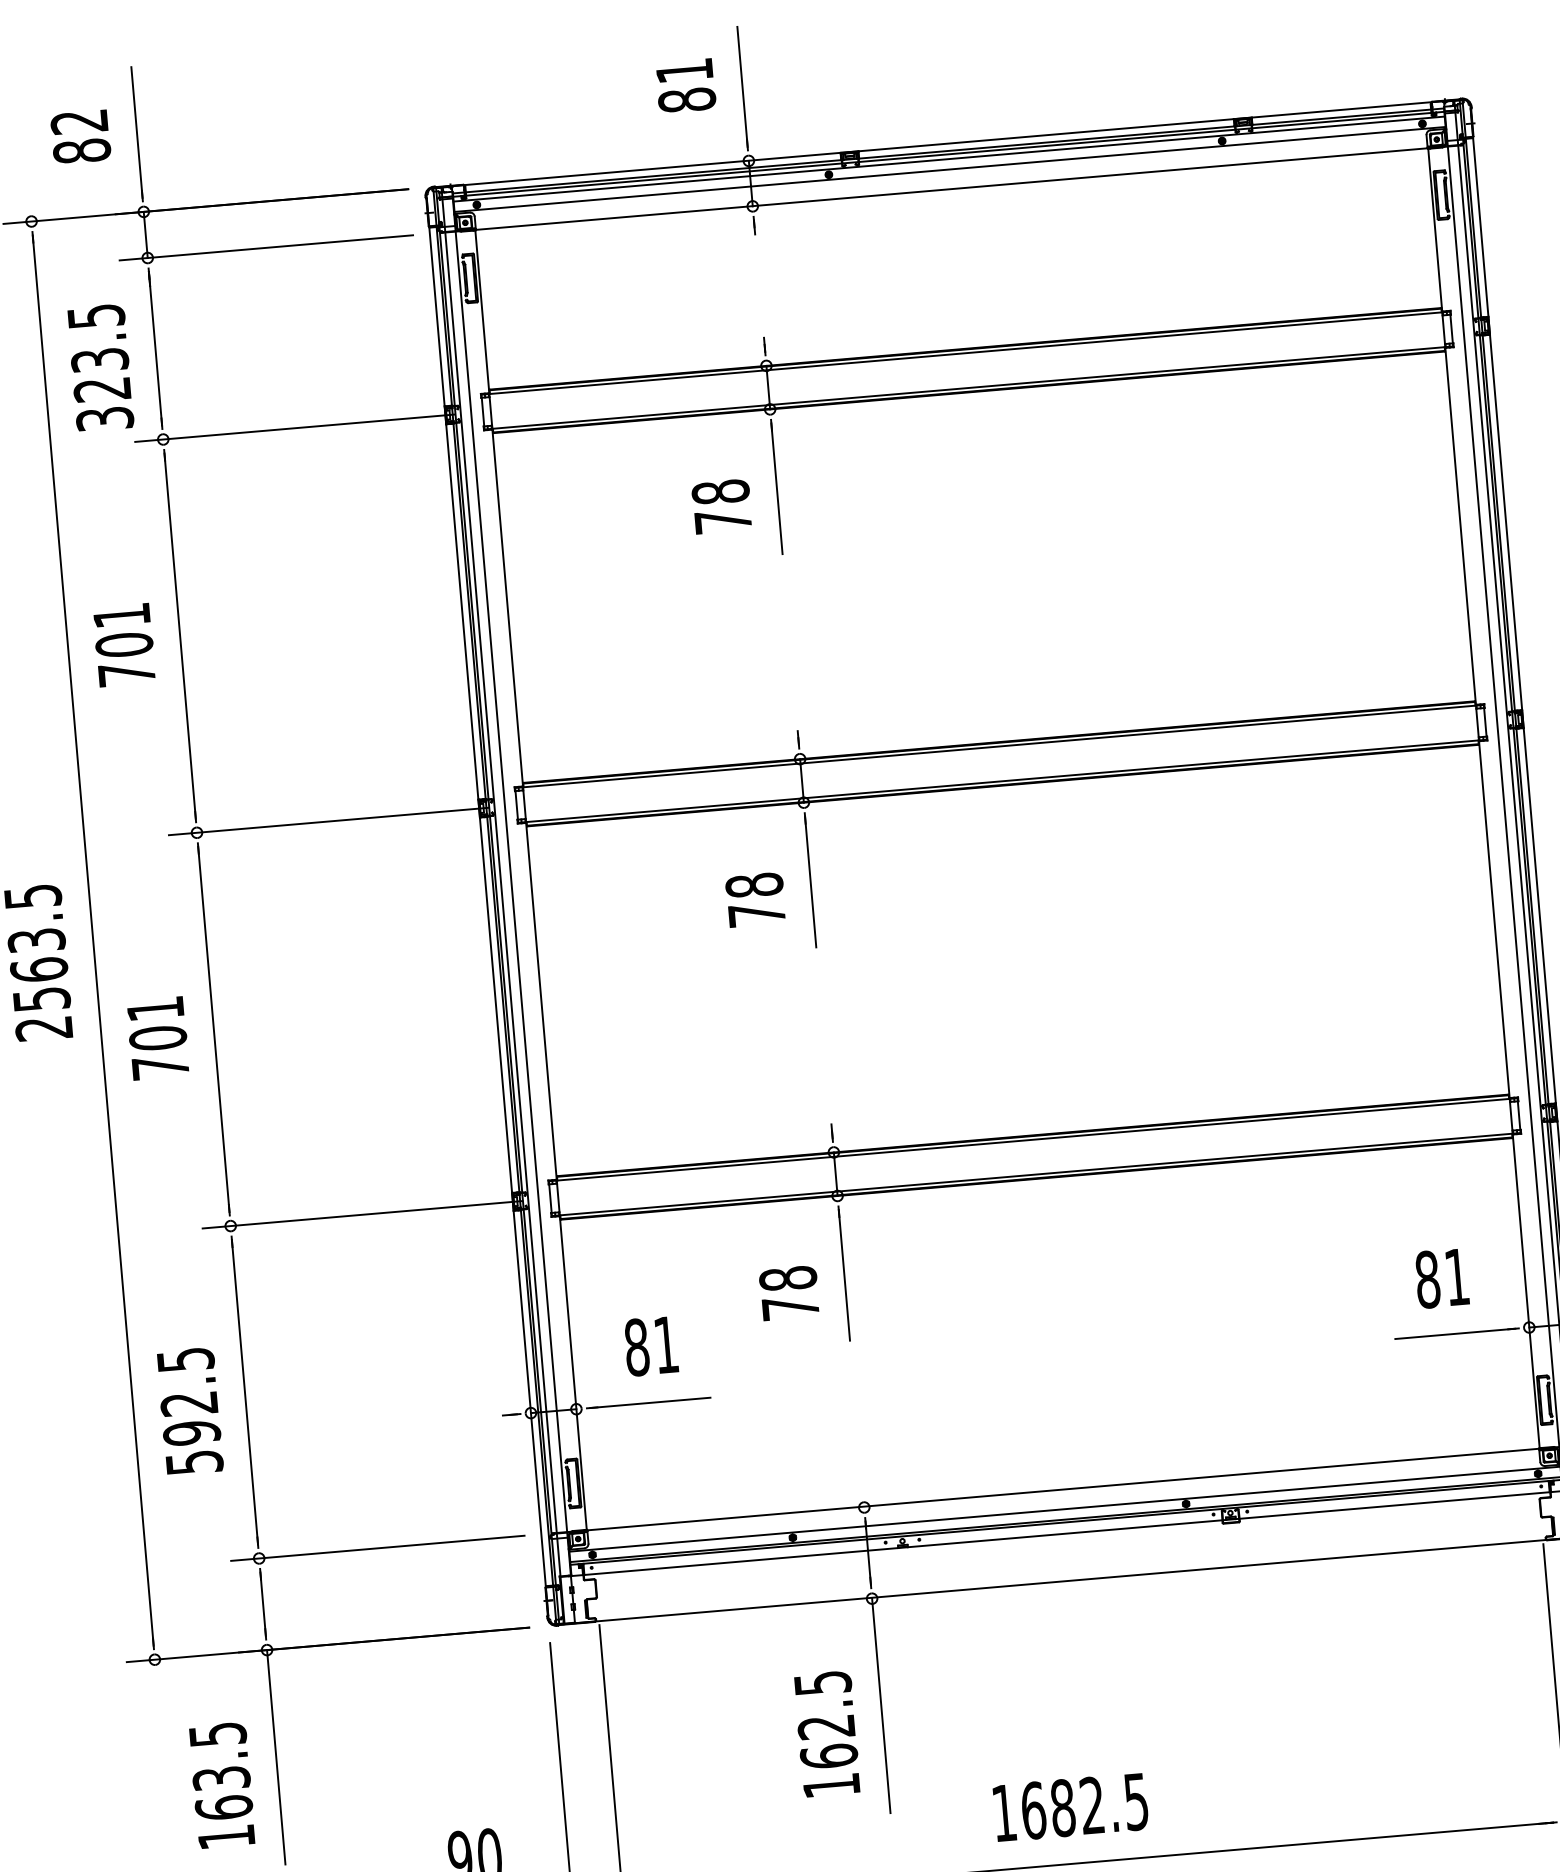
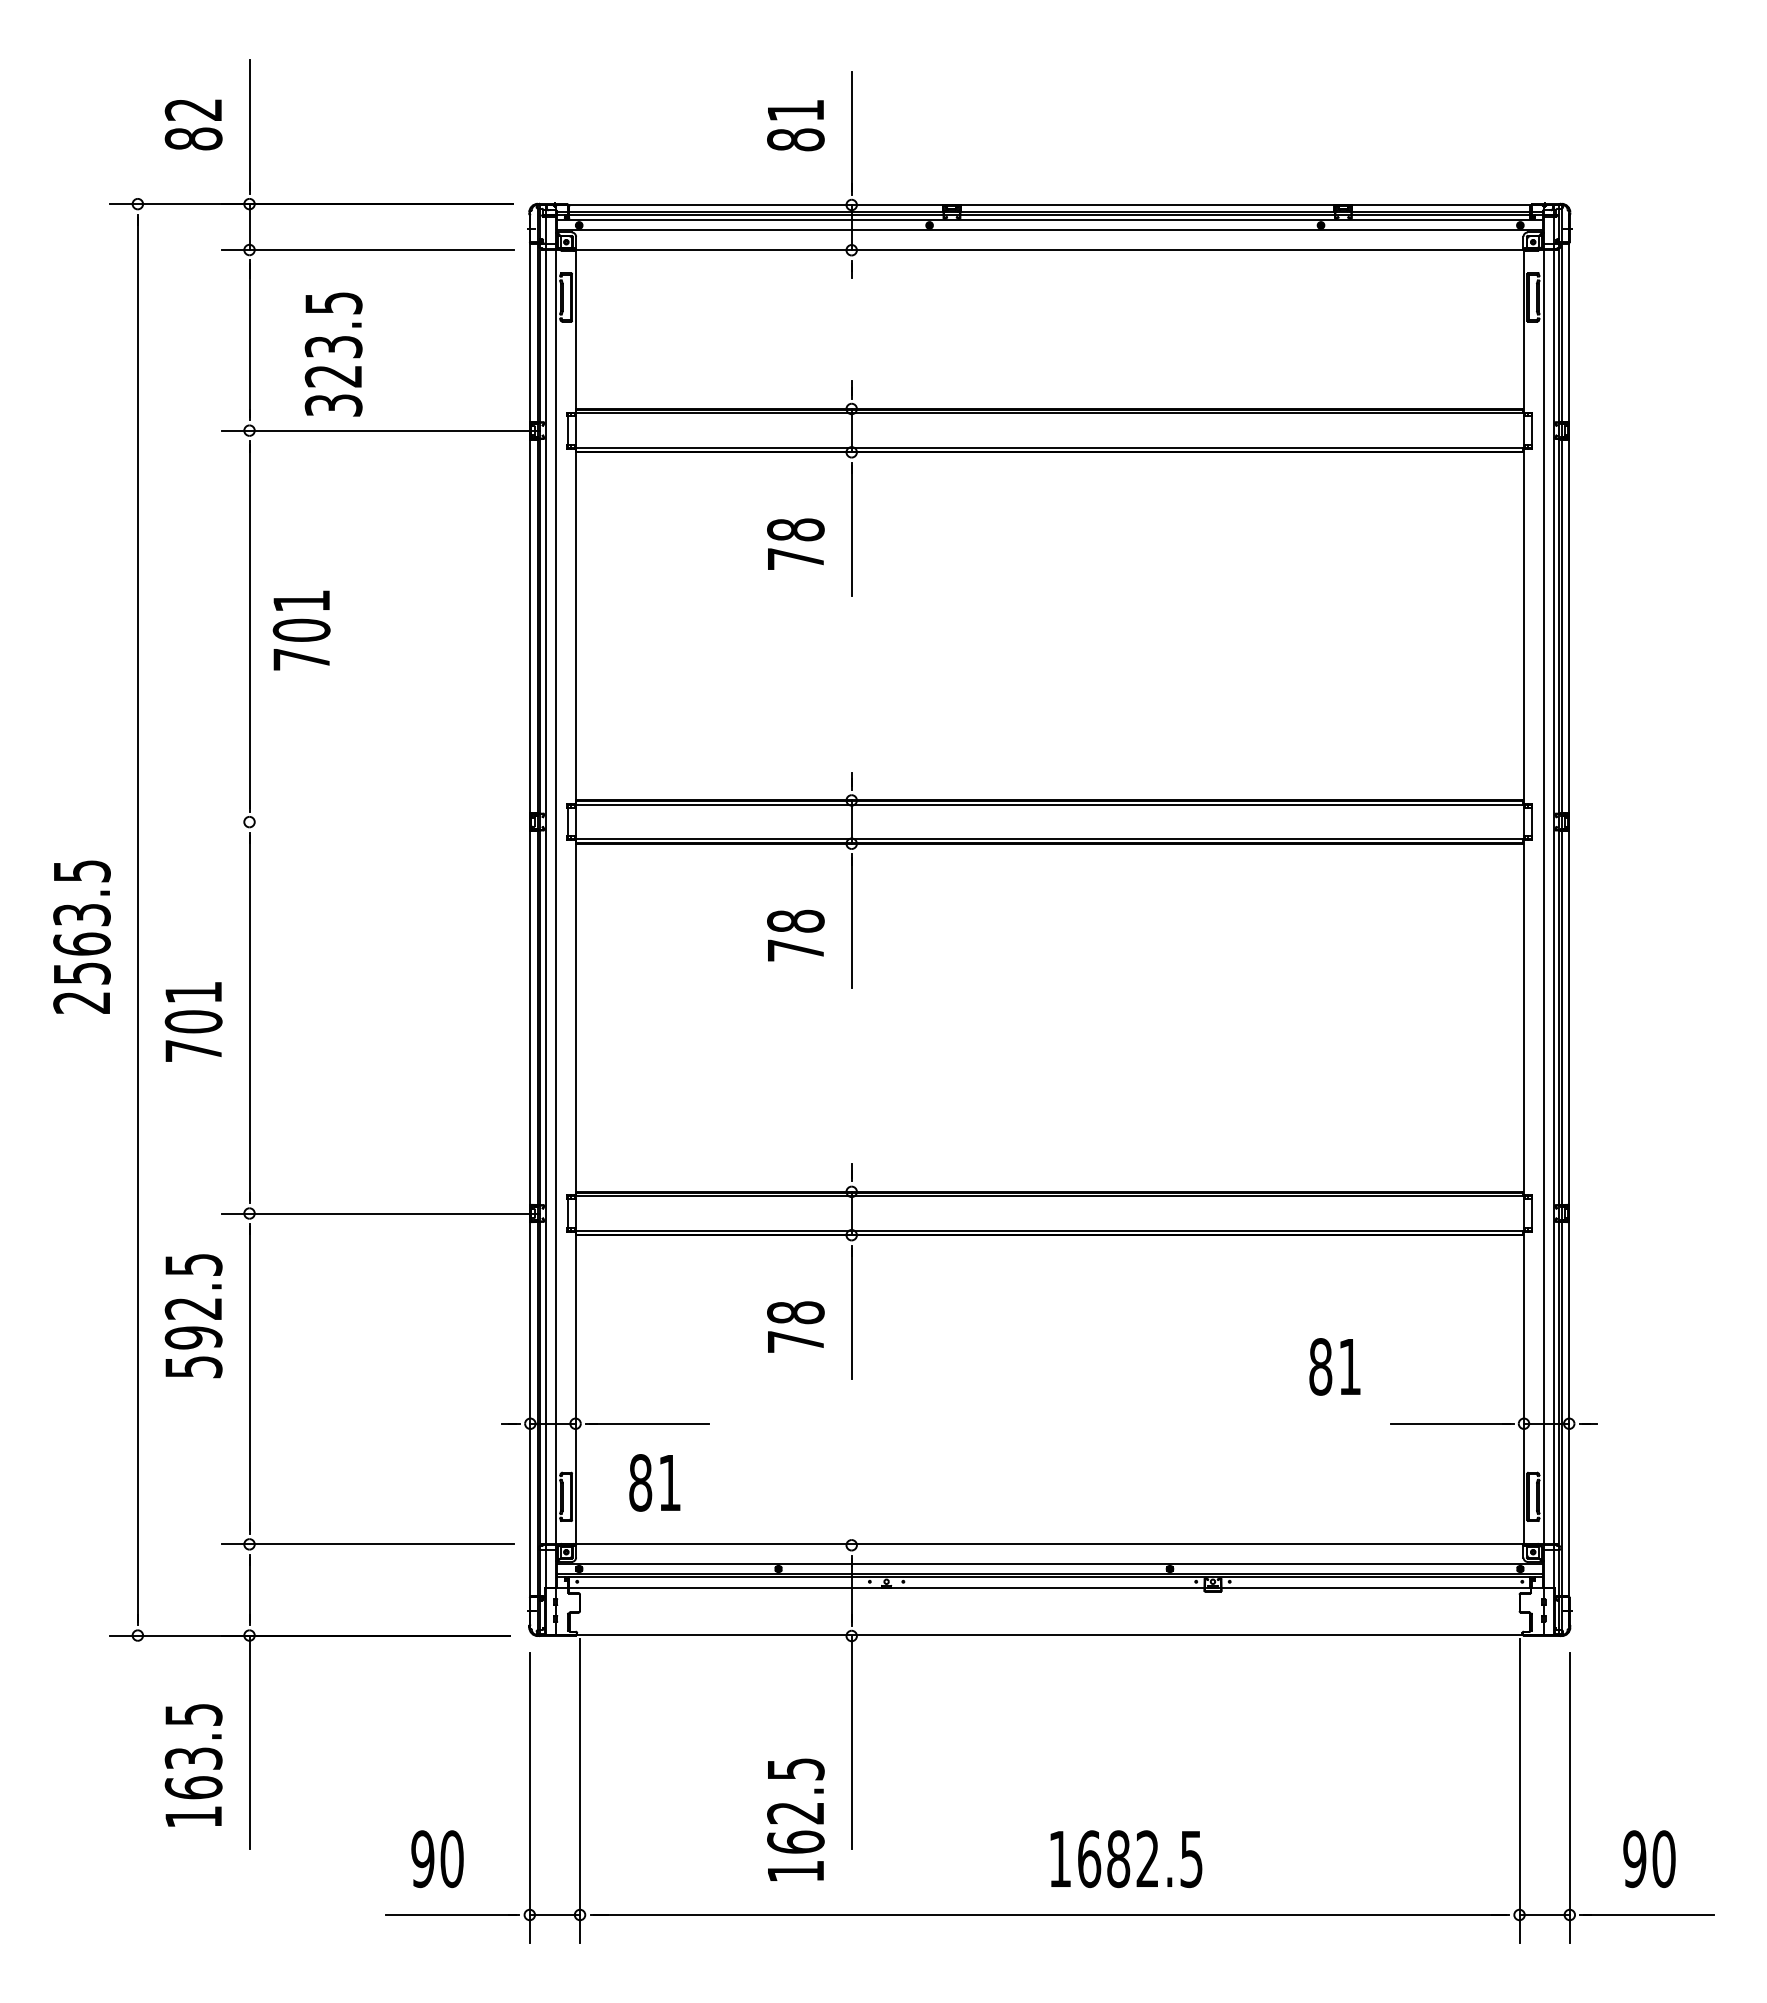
text: (100, 367) -> (333, 354), moved
text: (124, 645) -> (301, 630), moved
line: (328, 821) -> (380, 822), removed
text: (1441, 1278) -> (1334, 1366), moved
text: (650, 1345) -> (654, 1482), moved
text: (189, 1411) -> (193, 1316), moved
text: (826, 1733) -> (795, 1819), moved
text: (1071, 1807) -> (1126, 1859), moved

